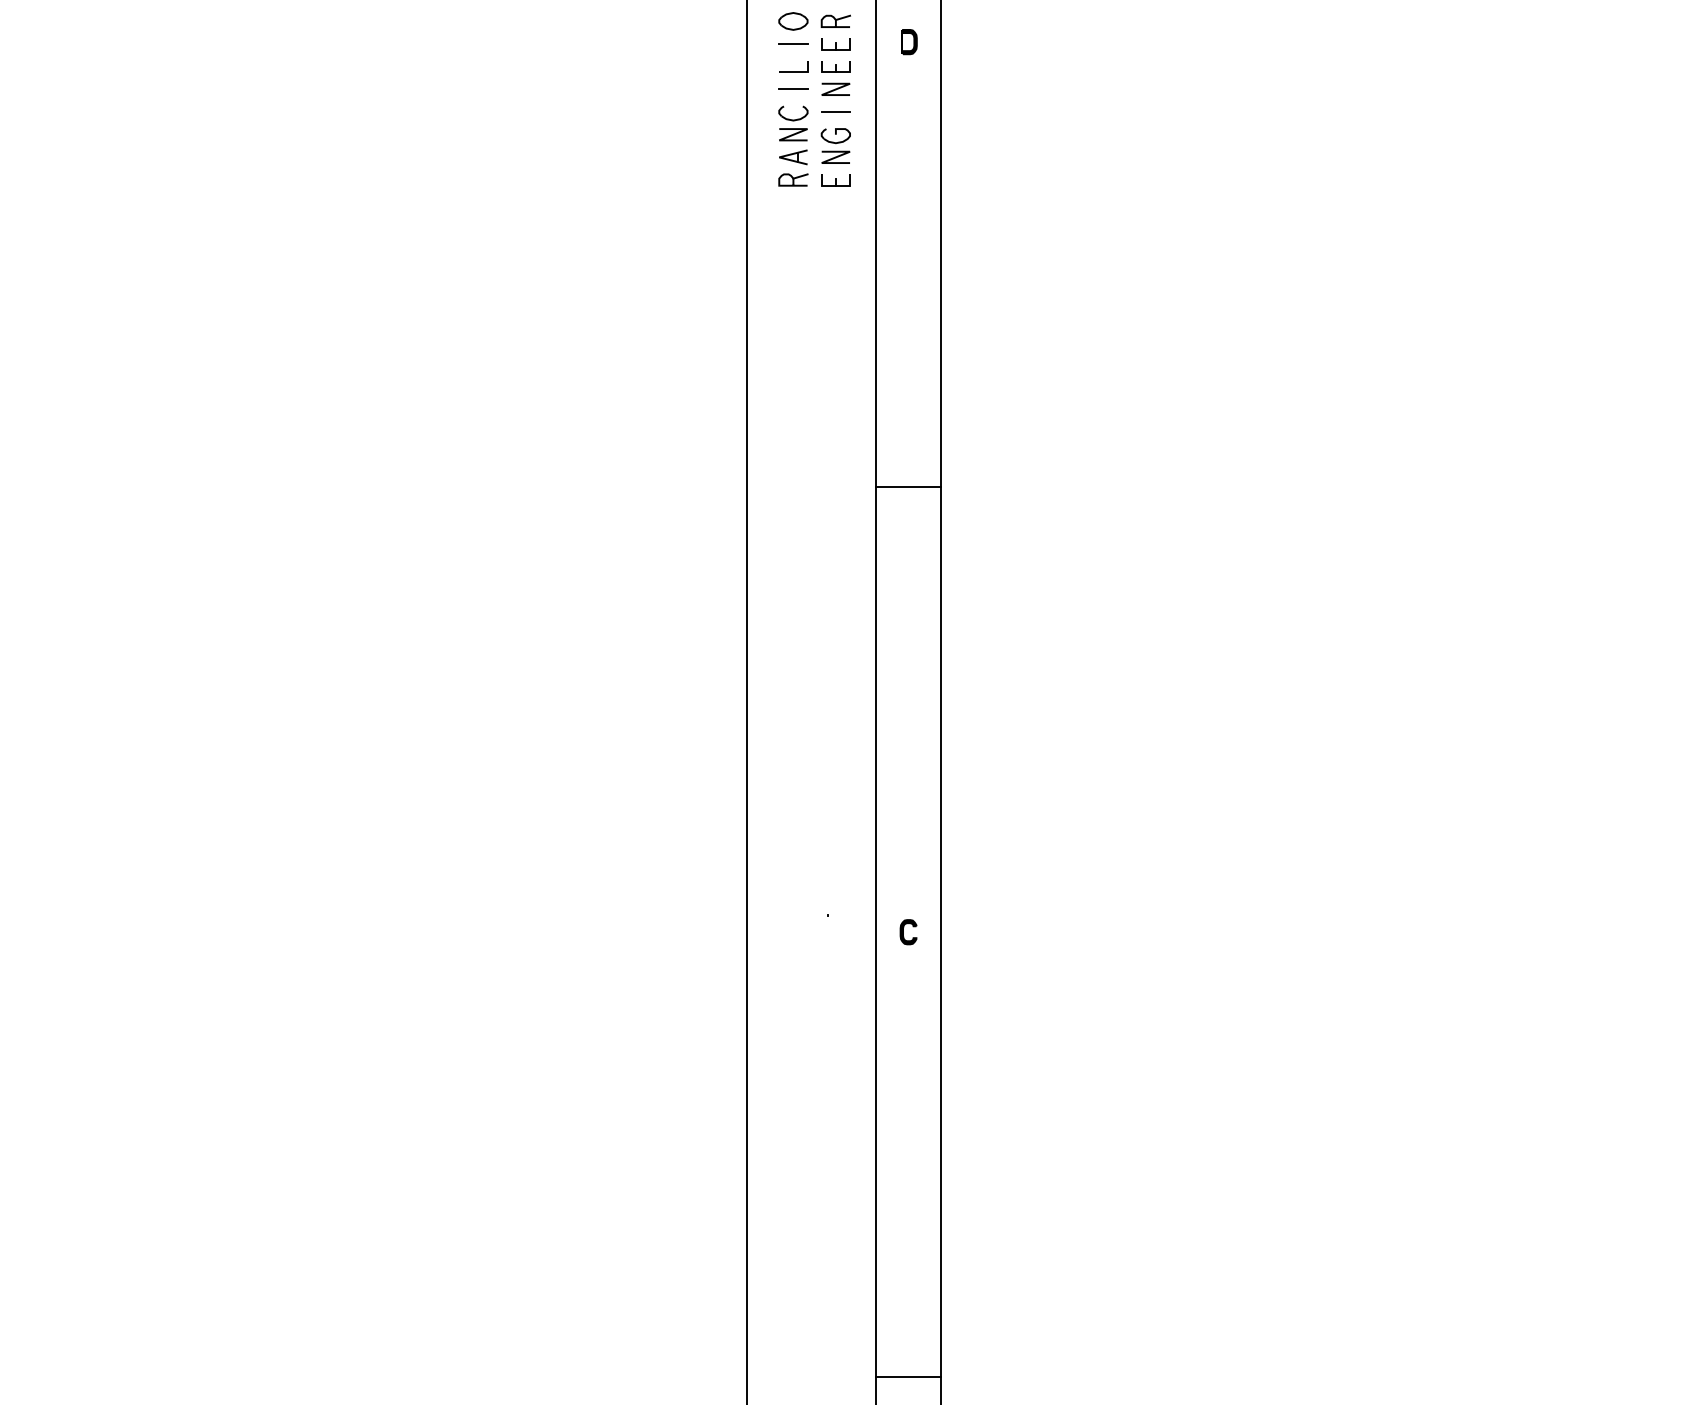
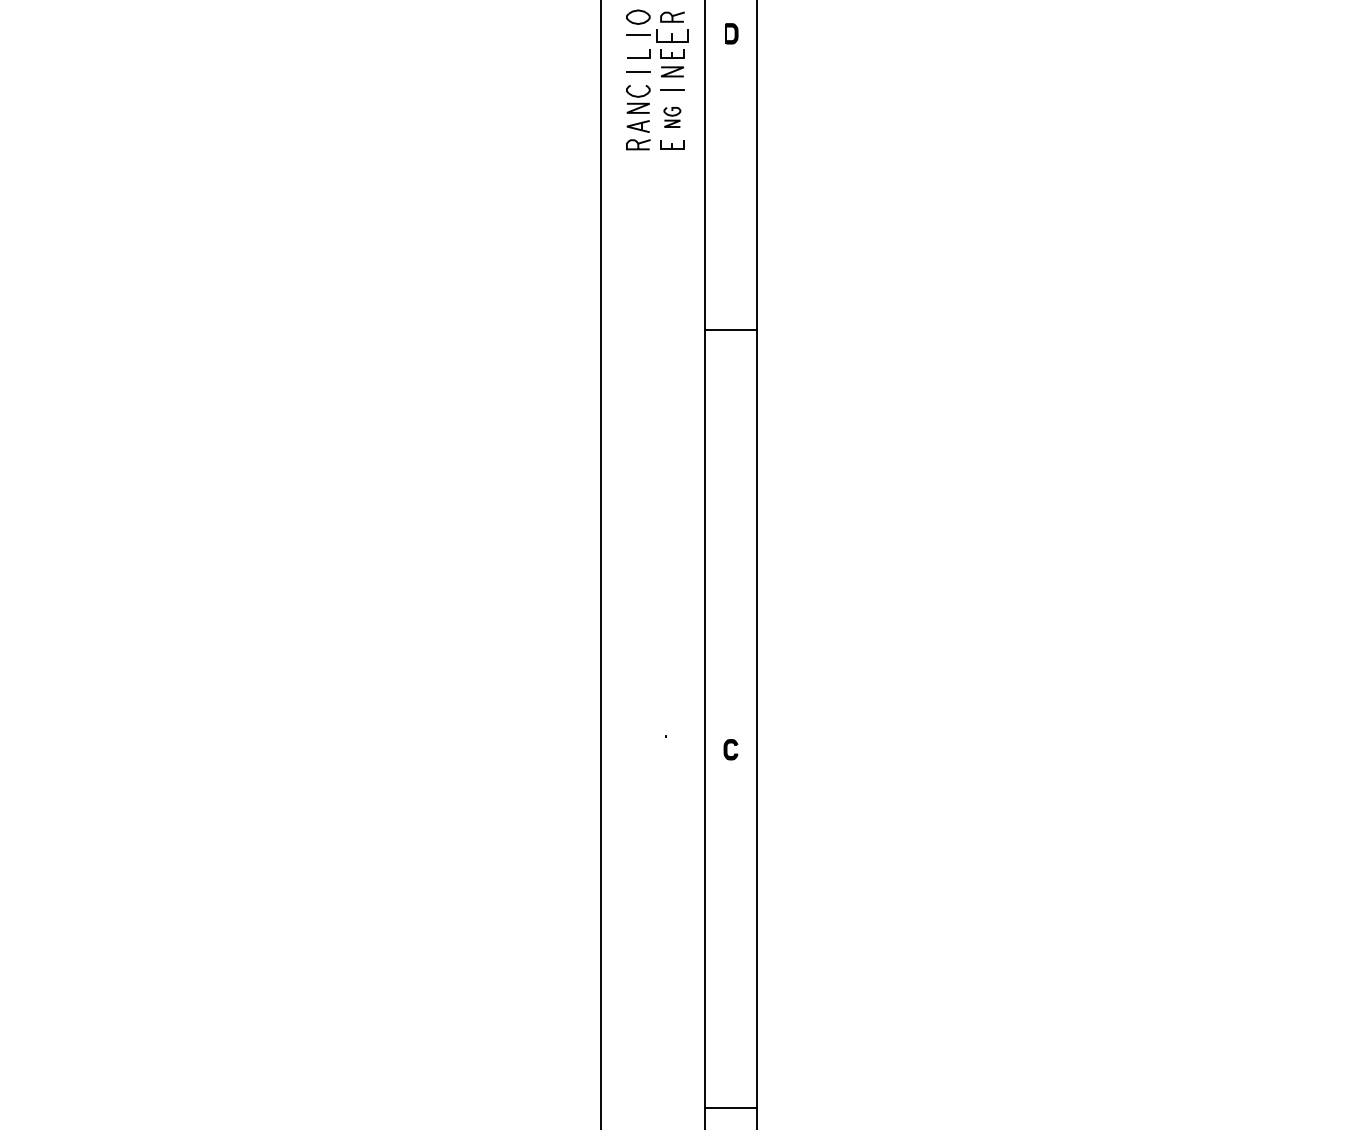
part: (835, 44) -> (672, 35), size x1.4
part: (835, 145) -> (672, 117), size x0.7
line: (908, 487) -> (730, 330), moved

